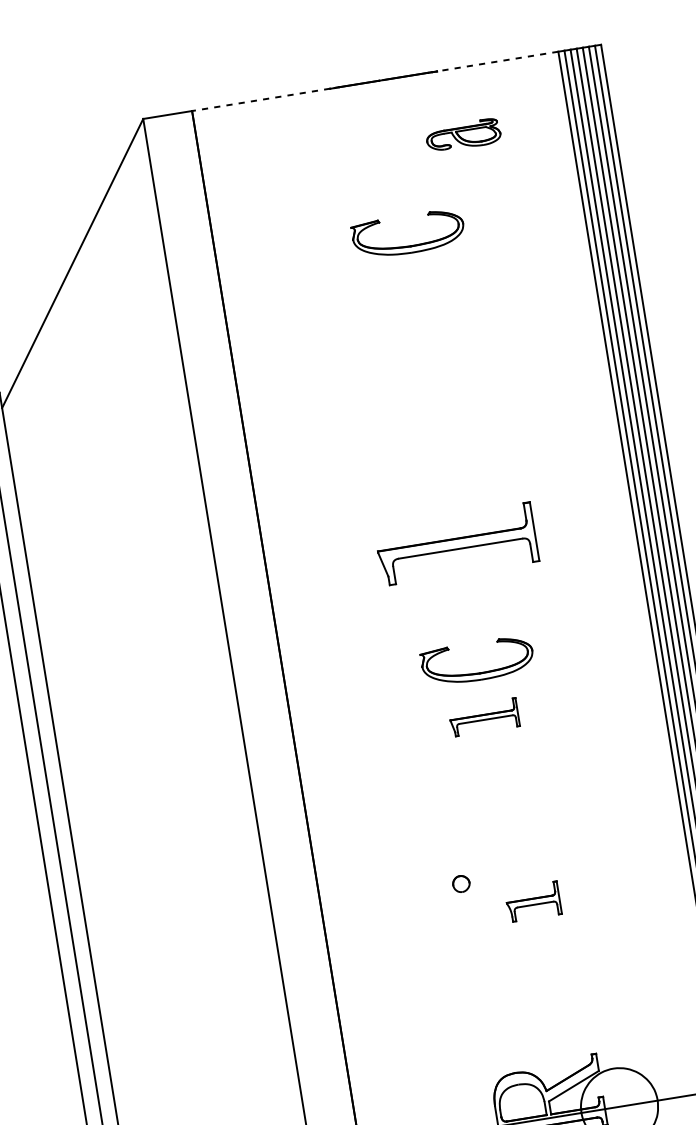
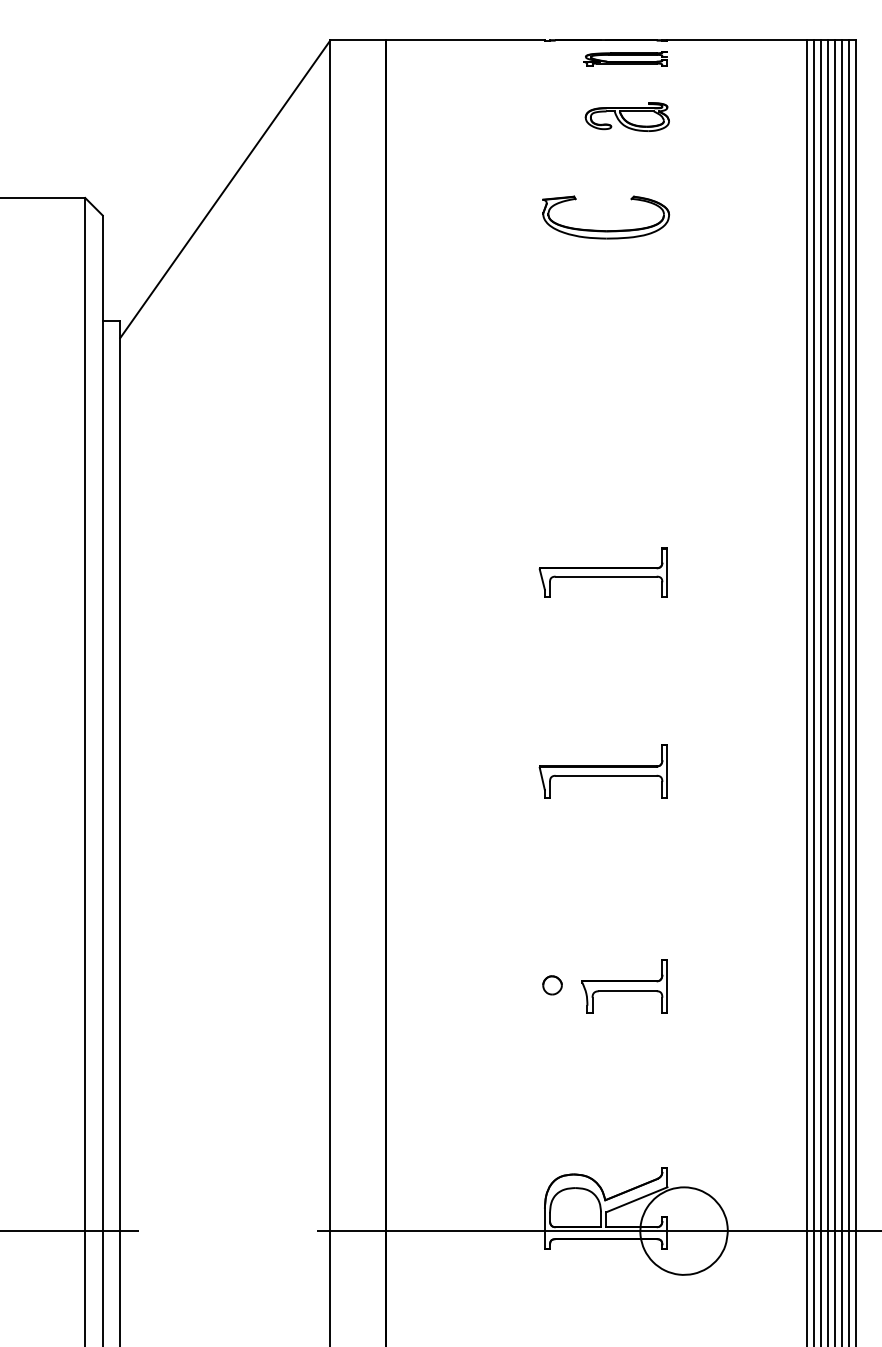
line: (498, 61) -> (737, 40), dashed -> solid
part: (403, 93) -> (625, 58), added
line: (261, 99) -> (465, 40), dashed -> solid
part: (462, 135) -> (626, 116), moved
part: (455, 544) -> (602, 572), size x0.71
part: (479, 672) -> (605, 720), removed
part: (483, 717) -> (602, 771), size x1.67
part: (461, 884) -> (552, 985), moved
part: (533, 902) -> (624, 986), size x1.43

